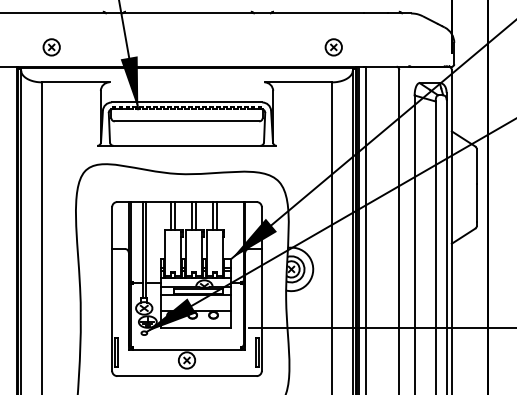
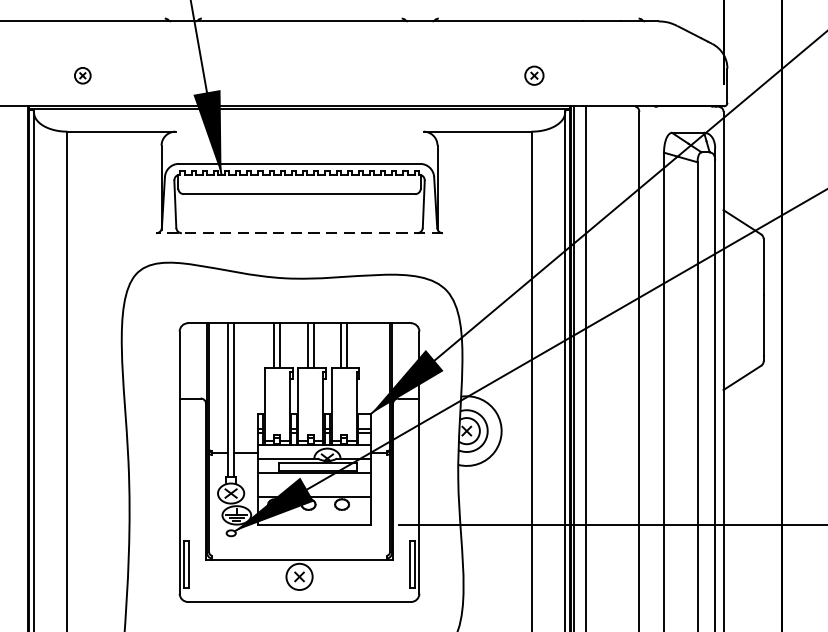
part: (51, 47) -> (82, 75), size x0.6
part: (333, 47) -> (534, 75), size x0.7
line: (186, 145) -> (298, 232), solid -> dashed

